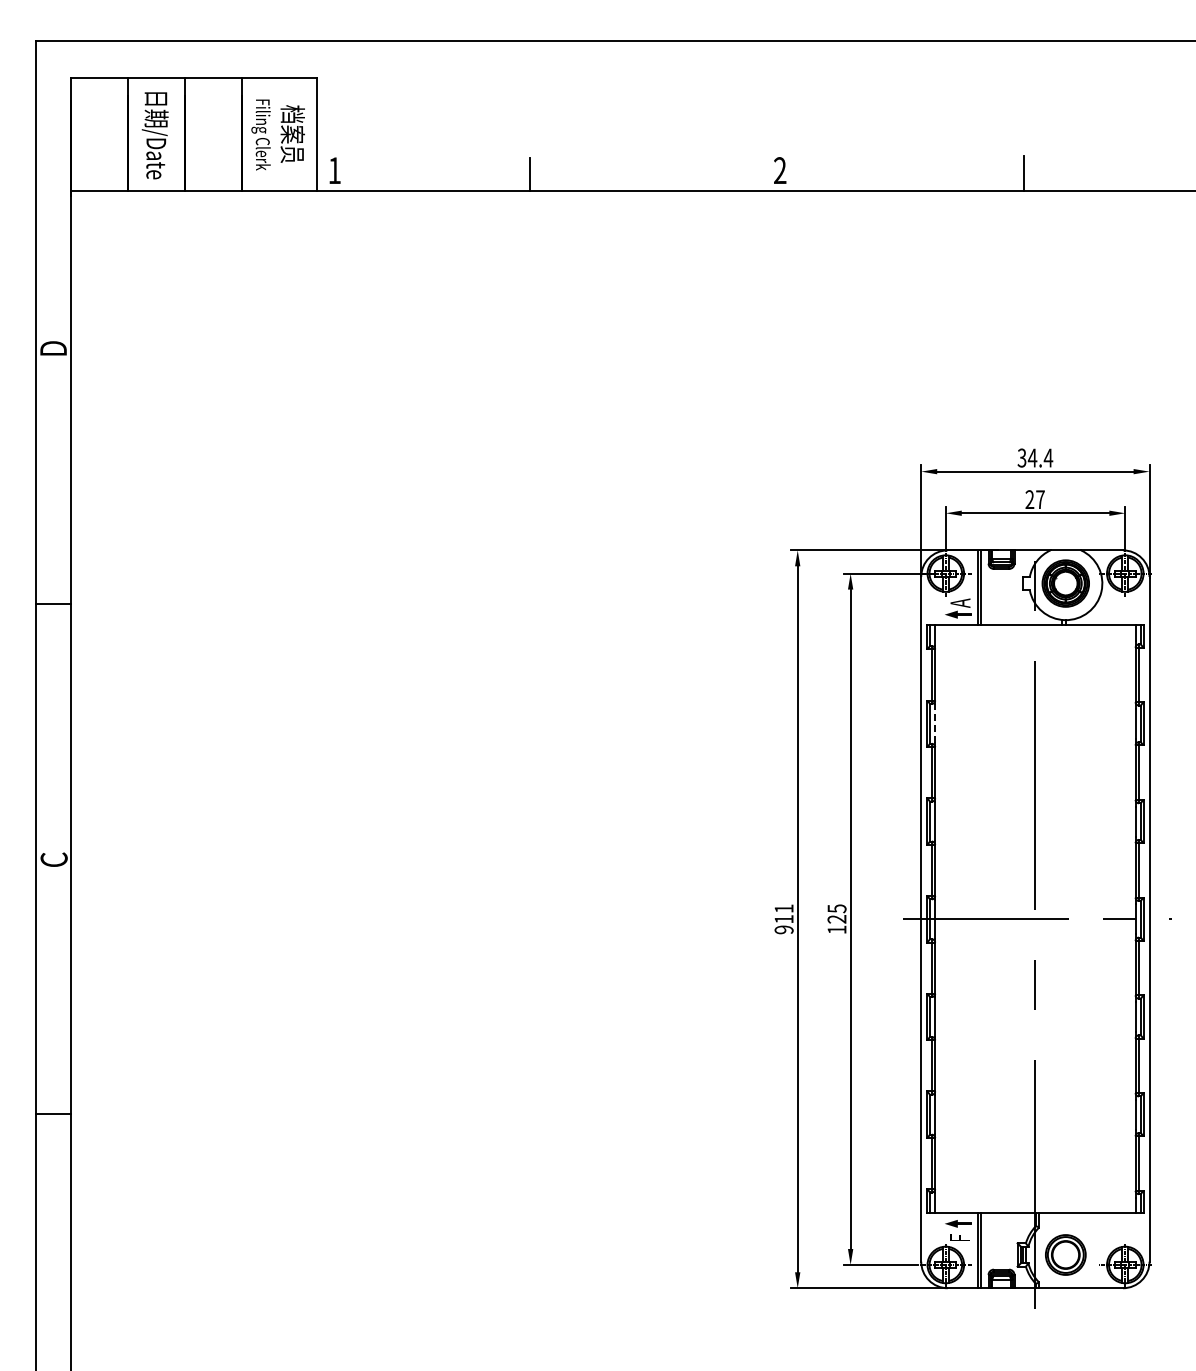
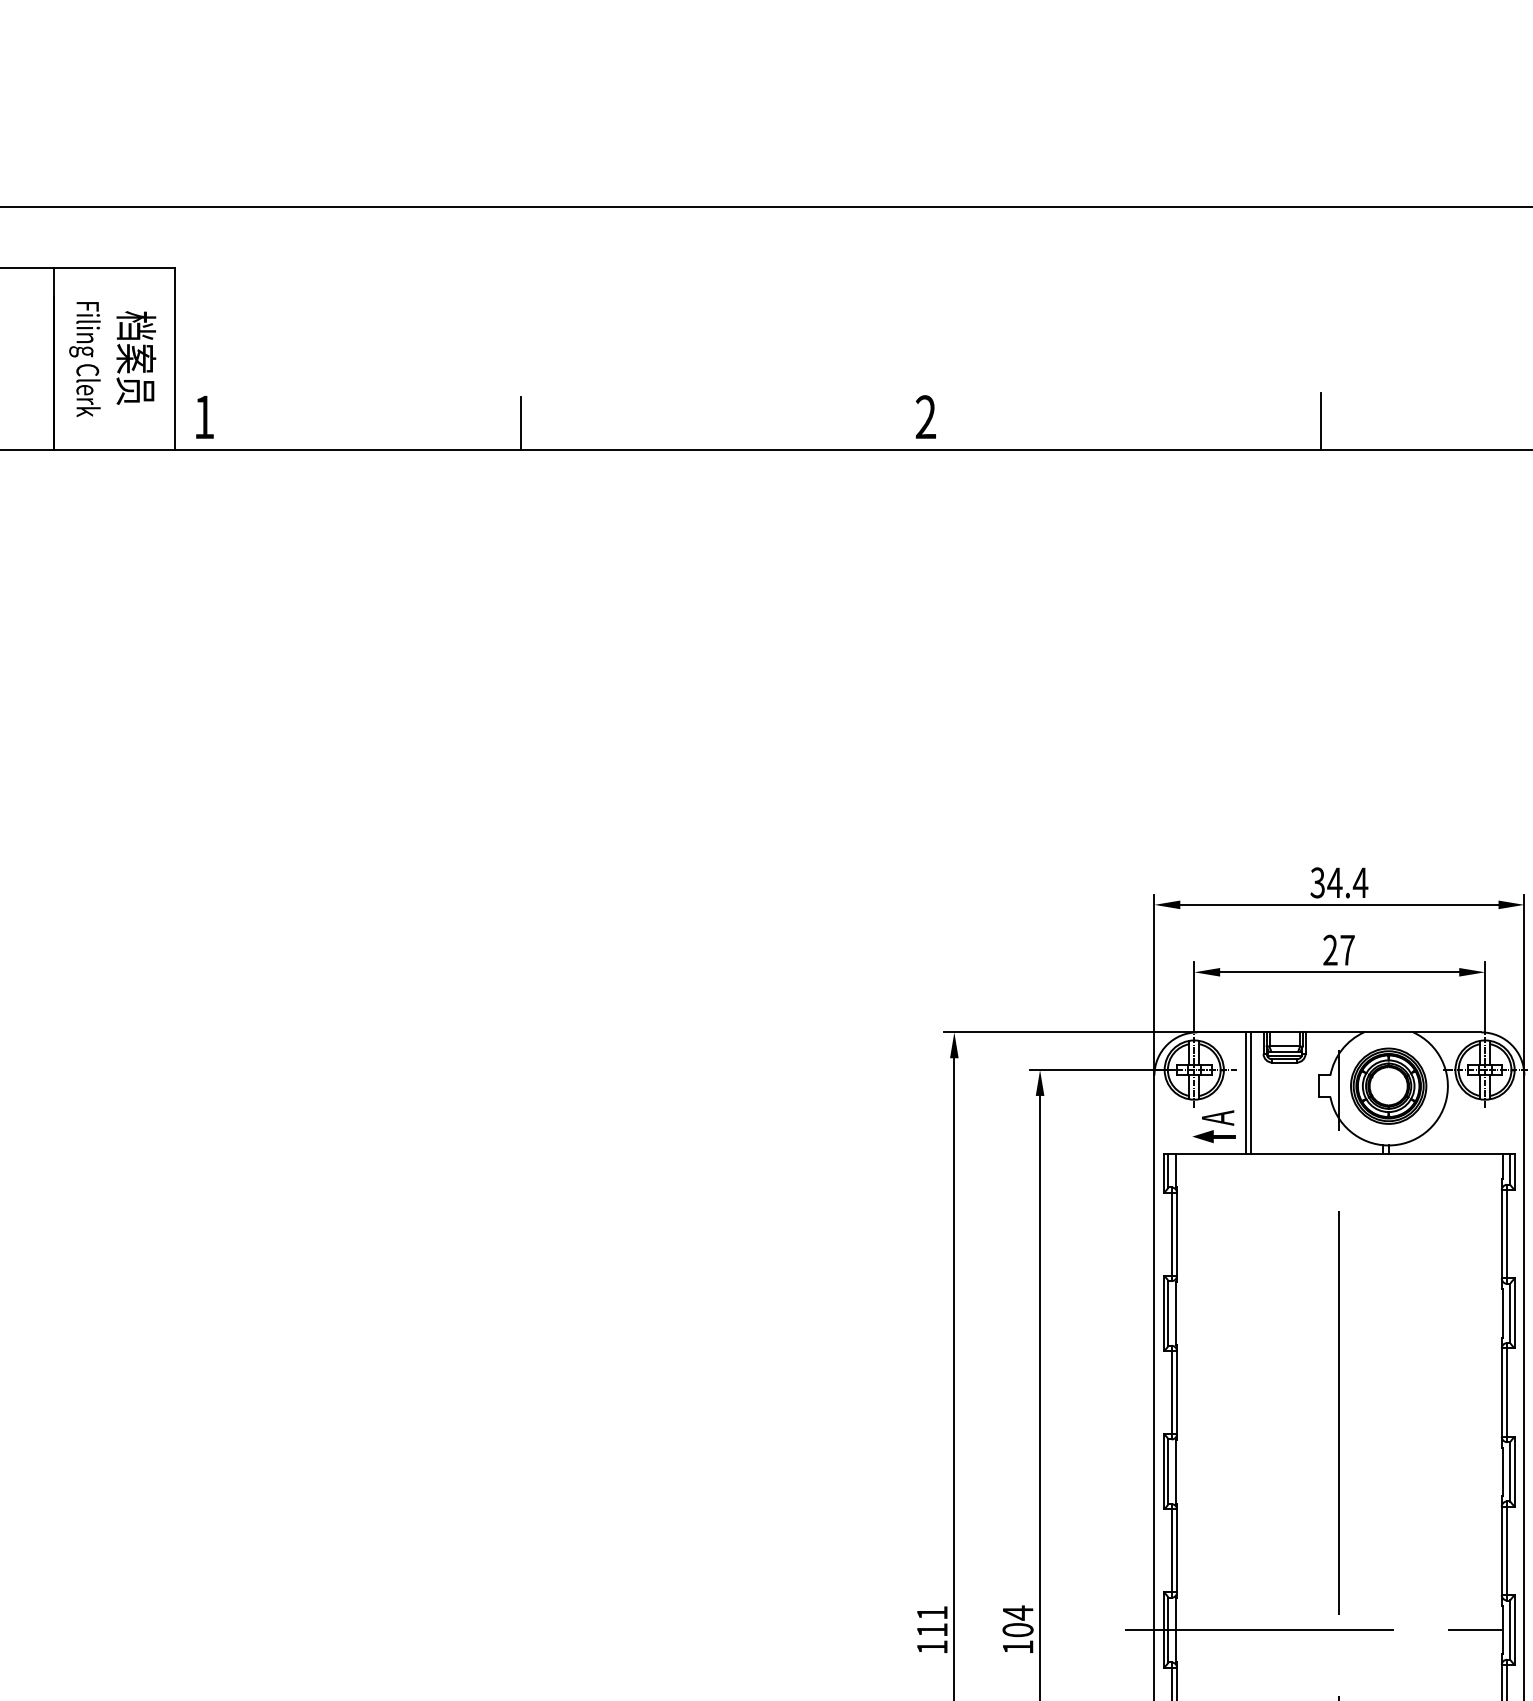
line: (934, 723) -> (1175, 1312), dashed -> solid
text: (836, 913) -> (1017, 1620), 125 -> 104
text: (783, 929) -> (931, 1646), 911 -> 111

